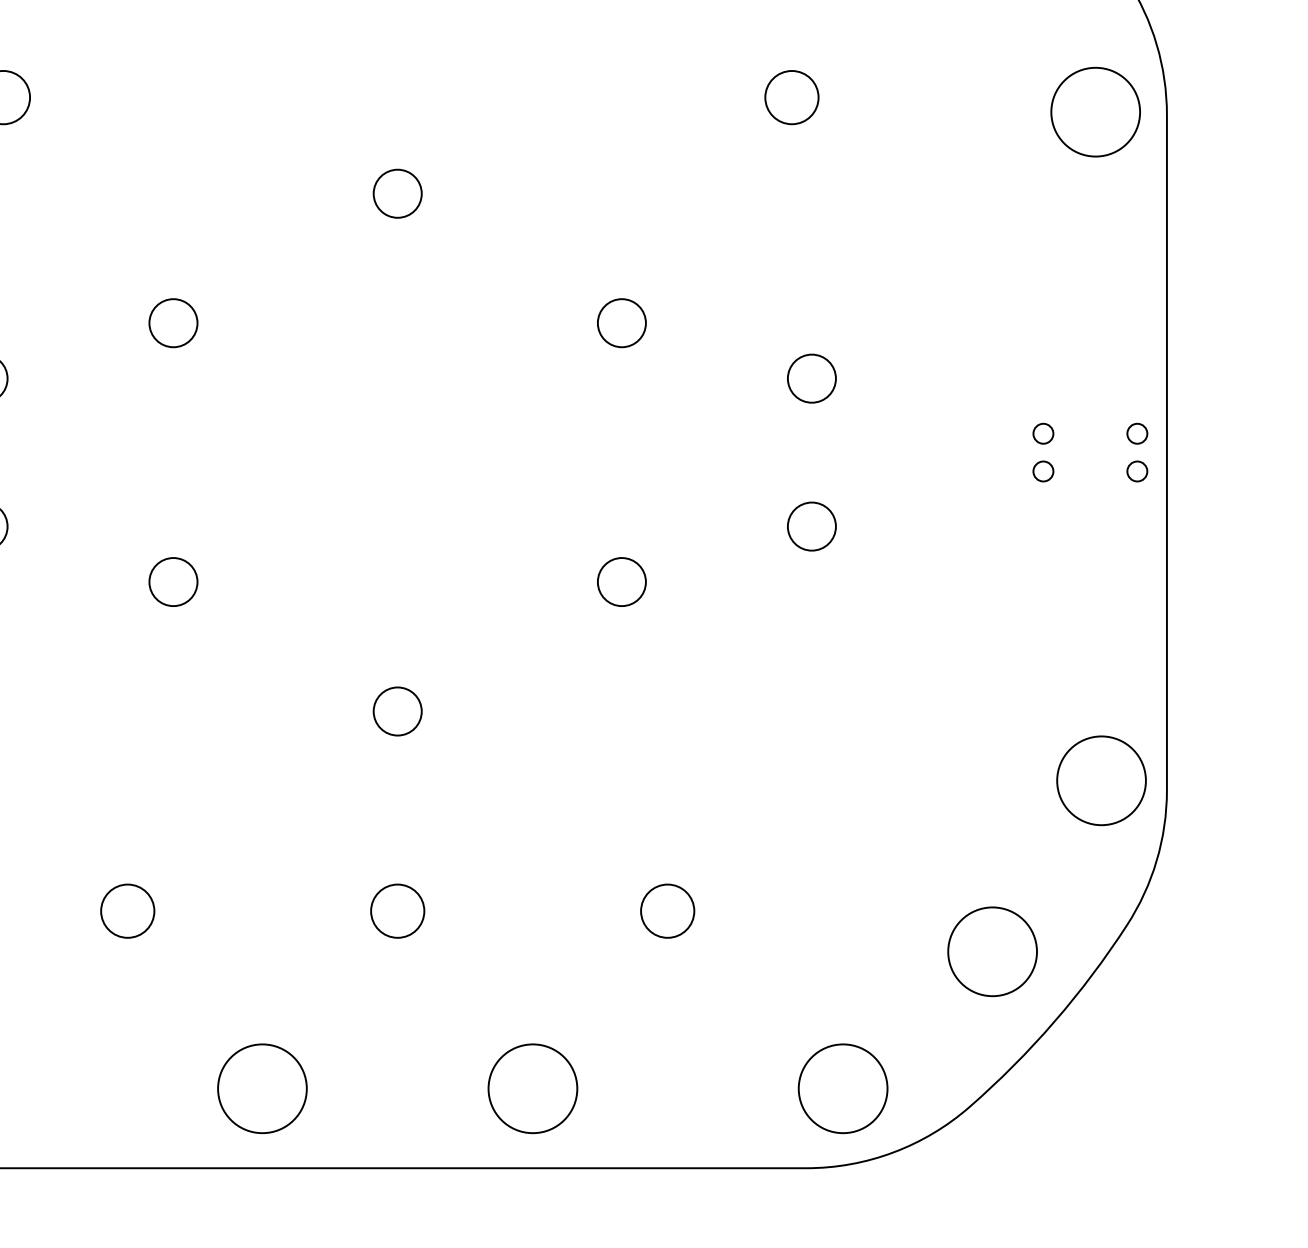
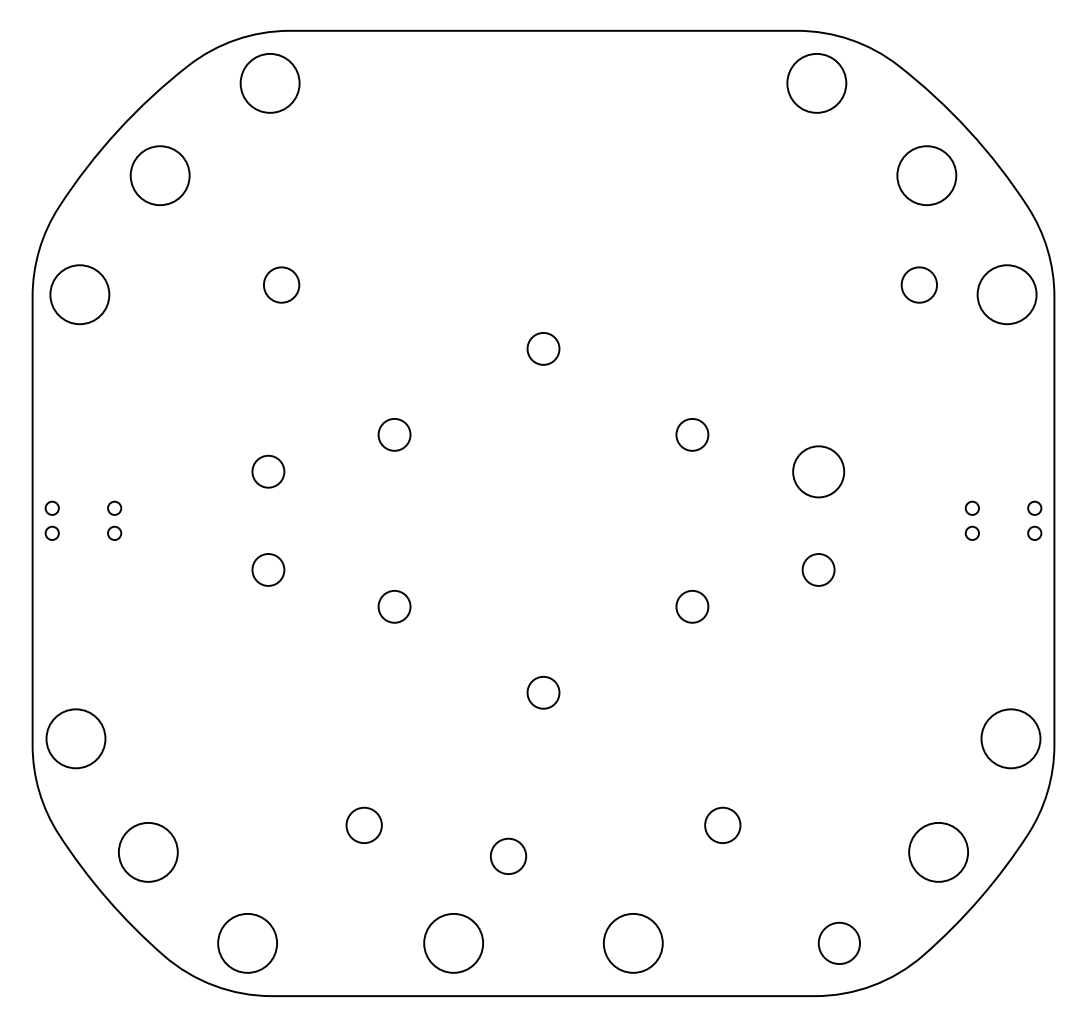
circle: (790, 96) -> (918, 284), moved
circle: (811, 378) -> (818, 471), size x1.6
circle: (397, 909) -> (508, 855), moved
circle: (843, 1088) -> (839, 943), size x0.7

